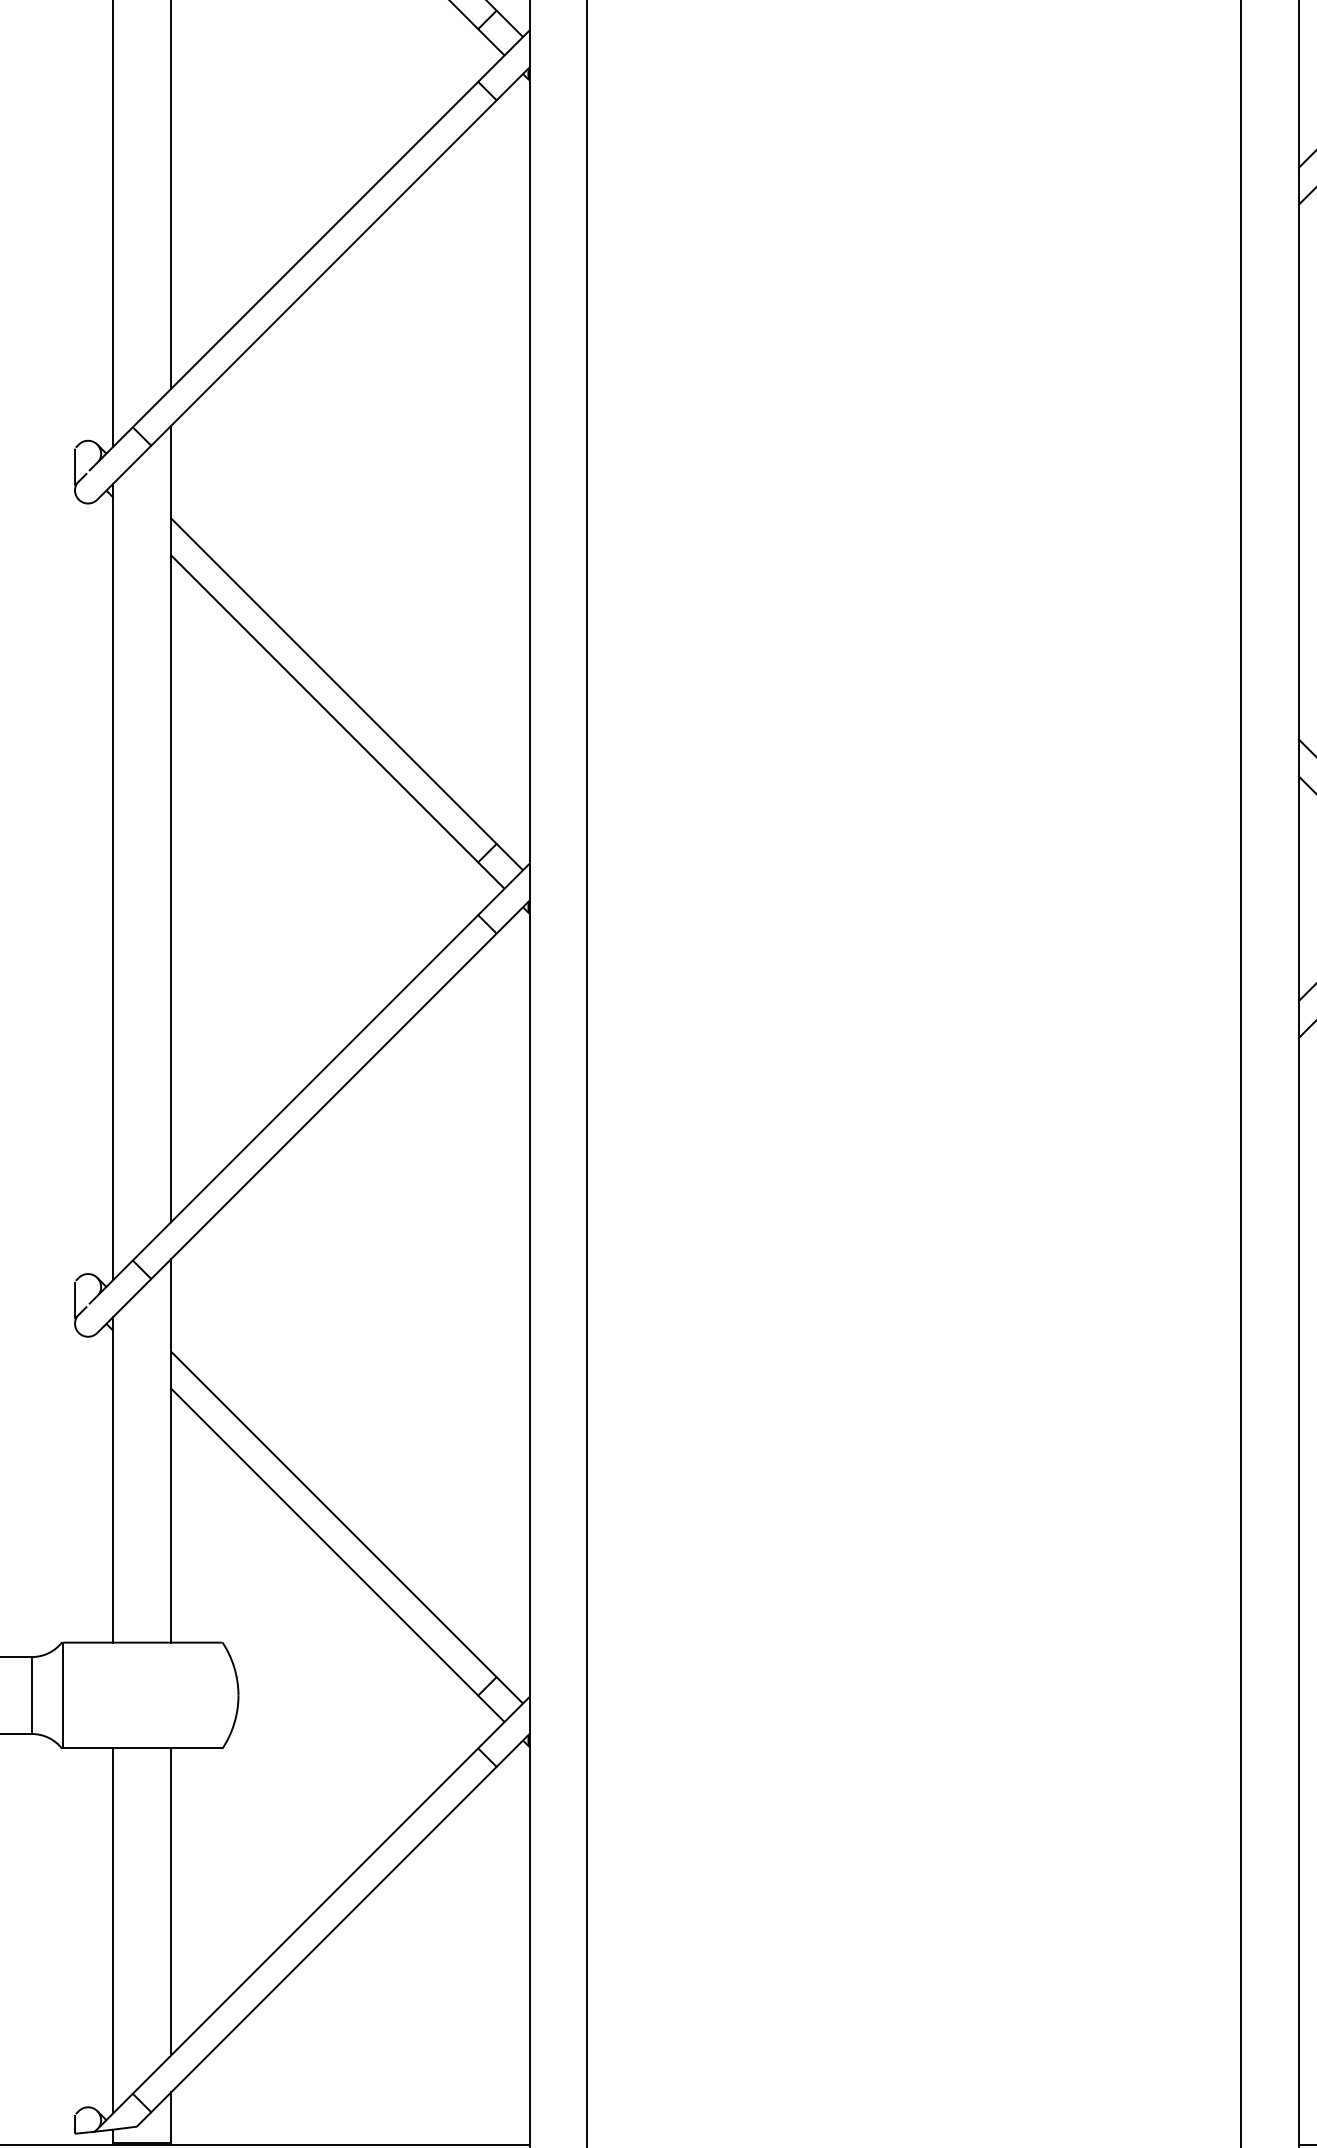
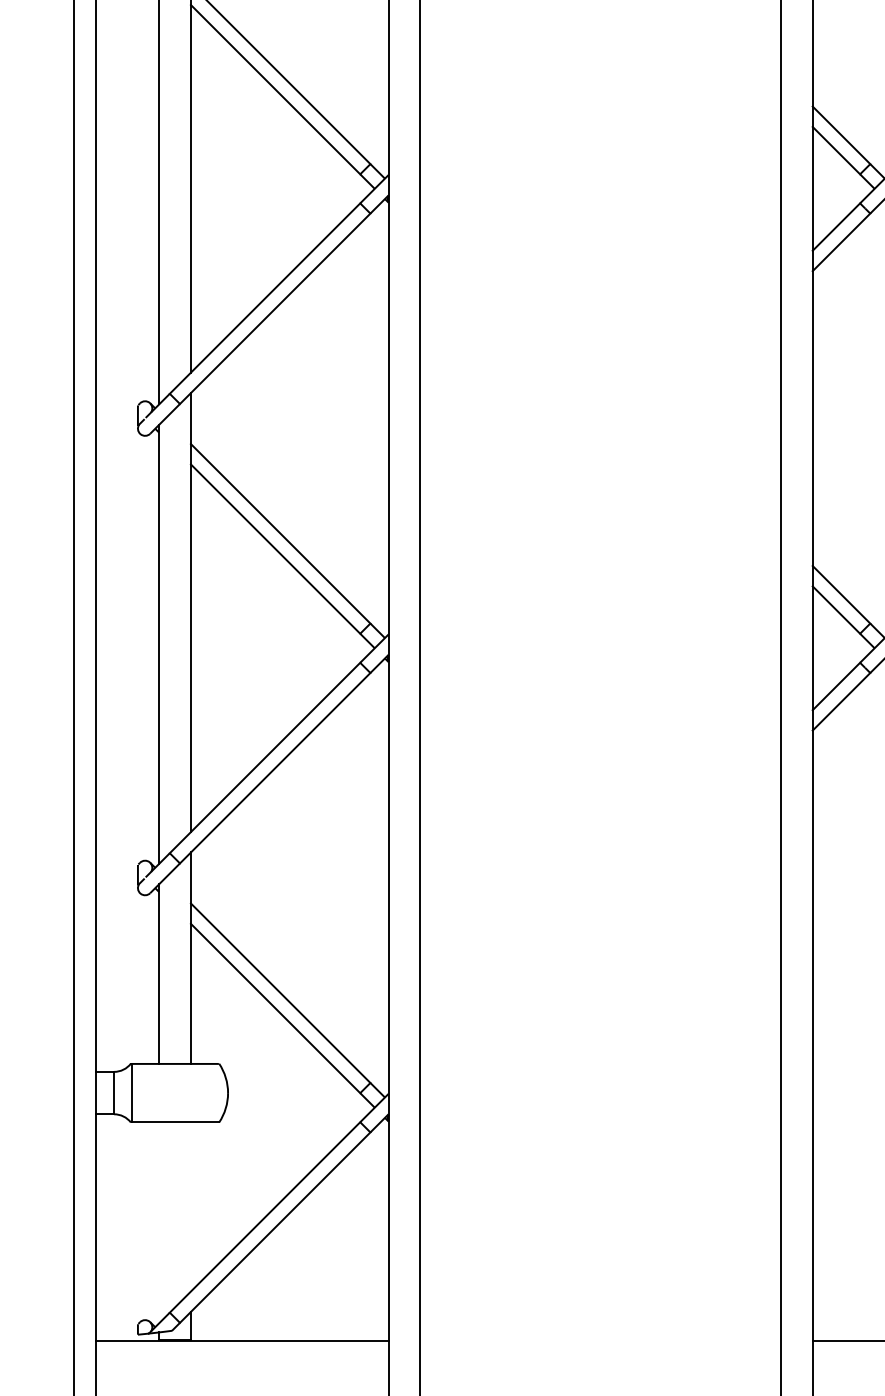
line: (170, 1901) -> (190, 1206), removed
line: (114, 1930) -> (159, 1222), removed

